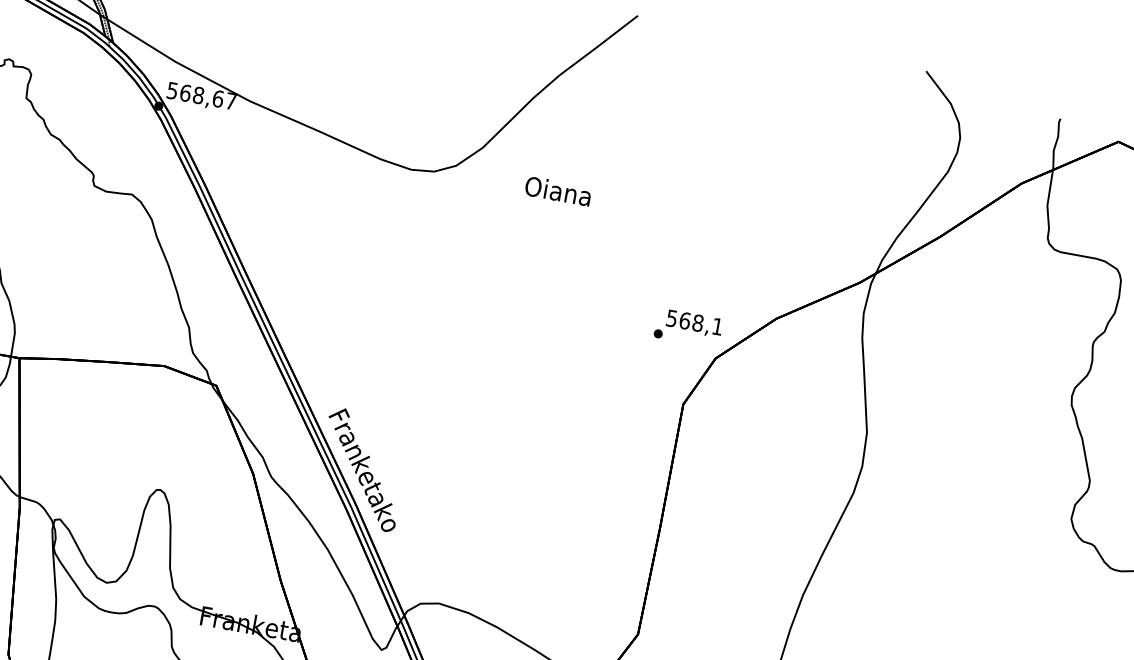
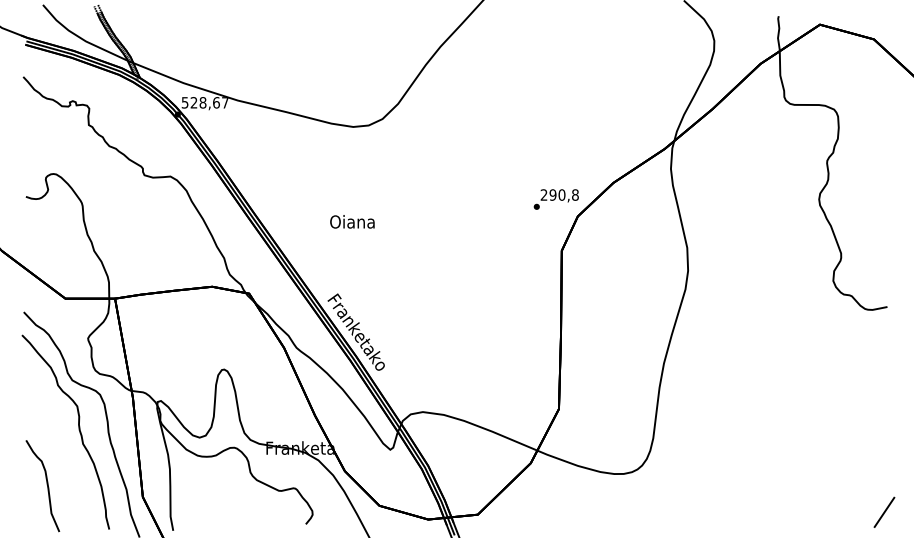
text: (184, 92) -> (193, 102), 568,67 -> 528,67
text: (558, 190) -> (352, 221), moved
text: (694, 321) -> (559, 194), 568,1 -> 290,8

